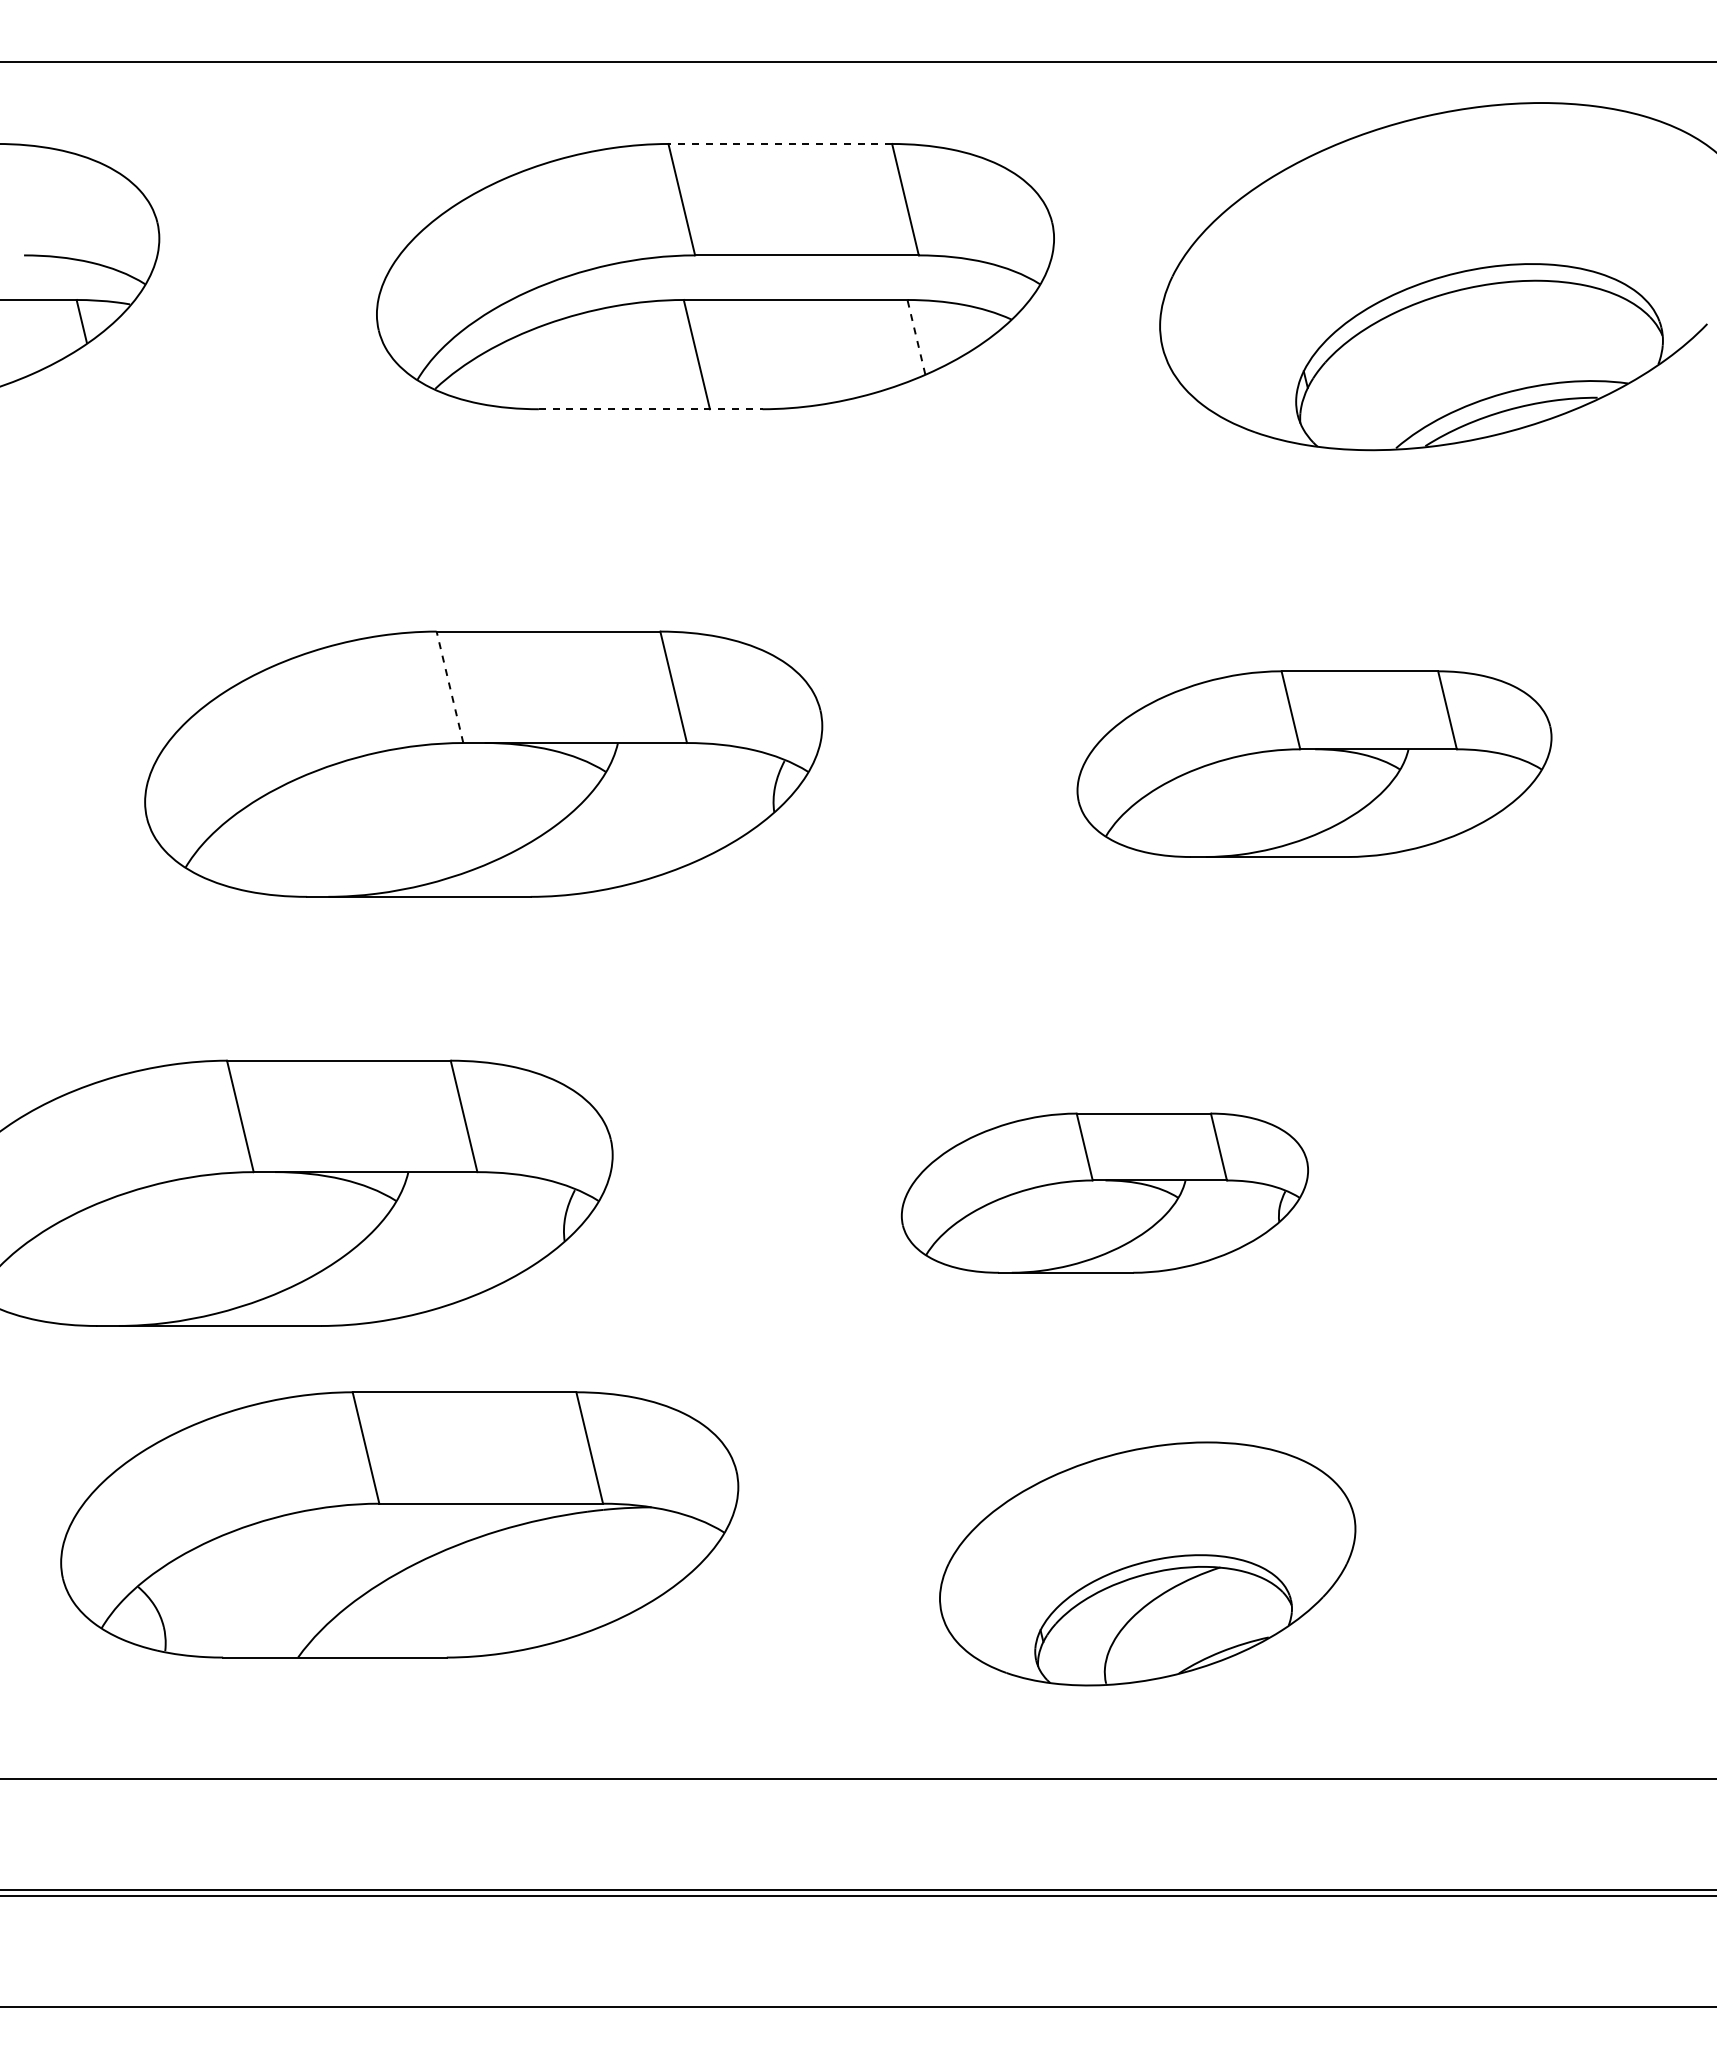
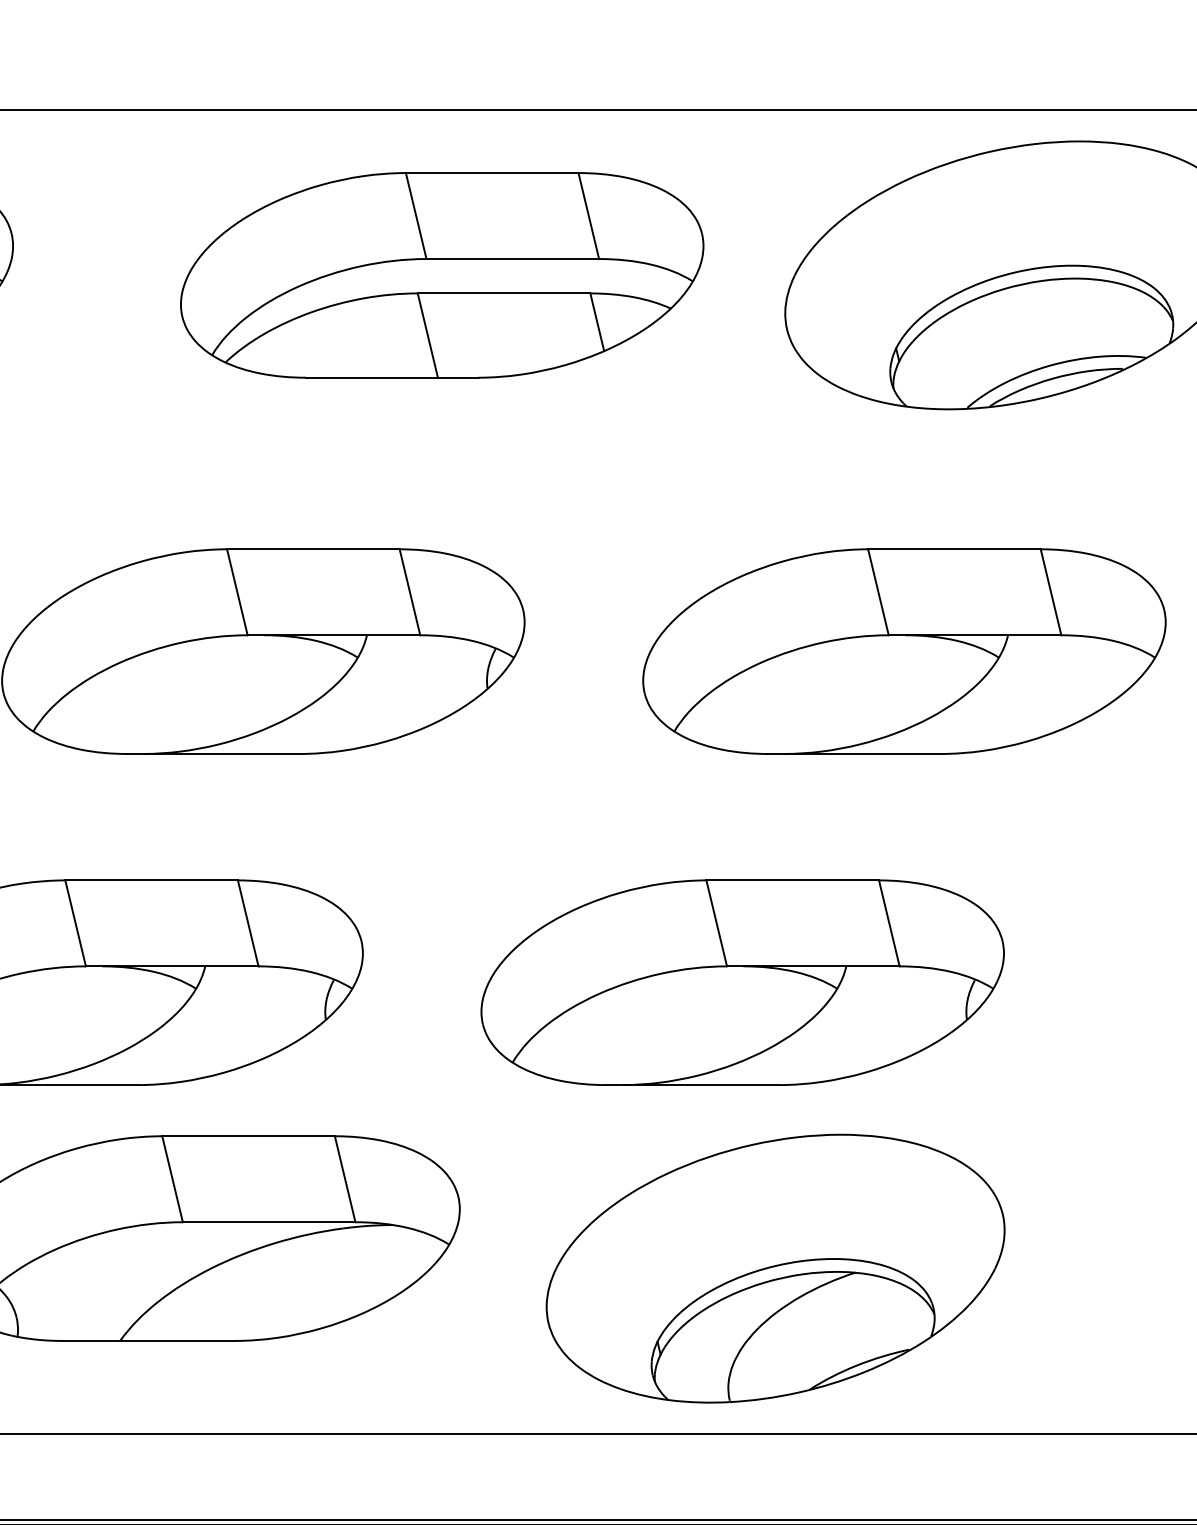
line: (780, 143) -> (492, 172), dashed -> solid
line: (916, 336) -> (597, 321), dashed -> solid
line: (650, 409) -> (392, 377), dashed -> solid
line: (449, 686) -> (236, 591), dashed -> solid
part: (1314, 763) -> (904, 651), size x1.43
part: (1104, 1192) -> (742, 982), size x1.67
part: (1147, 1563) -> (775, 1268), size x1.43

